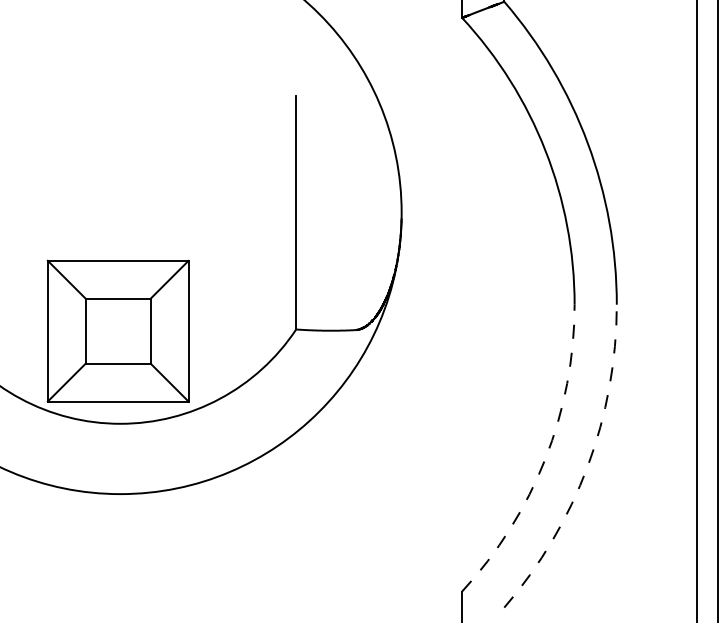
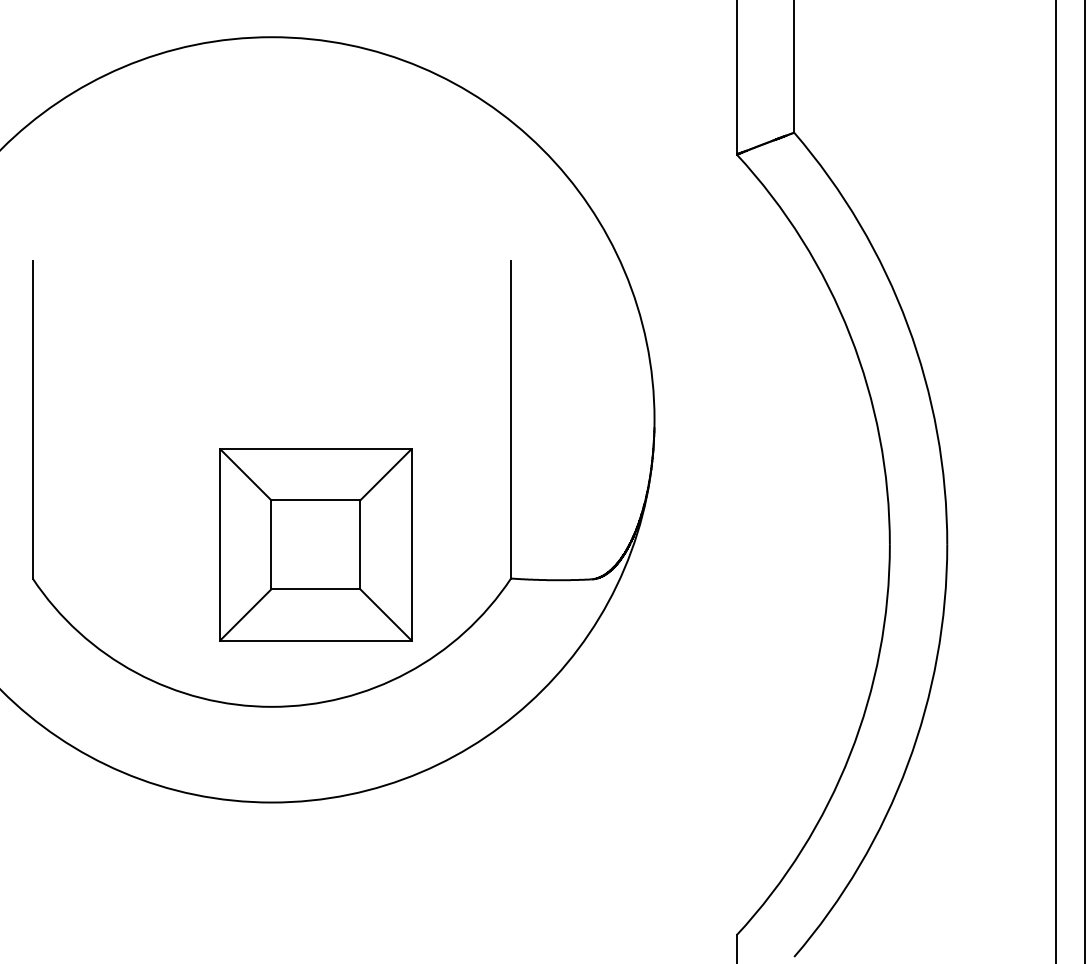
part: (117, 330) -> (315, 544), moved
arc: (545, 458) -> (850, 754), dashed -> solid
arc: (587, 466) -> (907, 764), dashed -> solid

